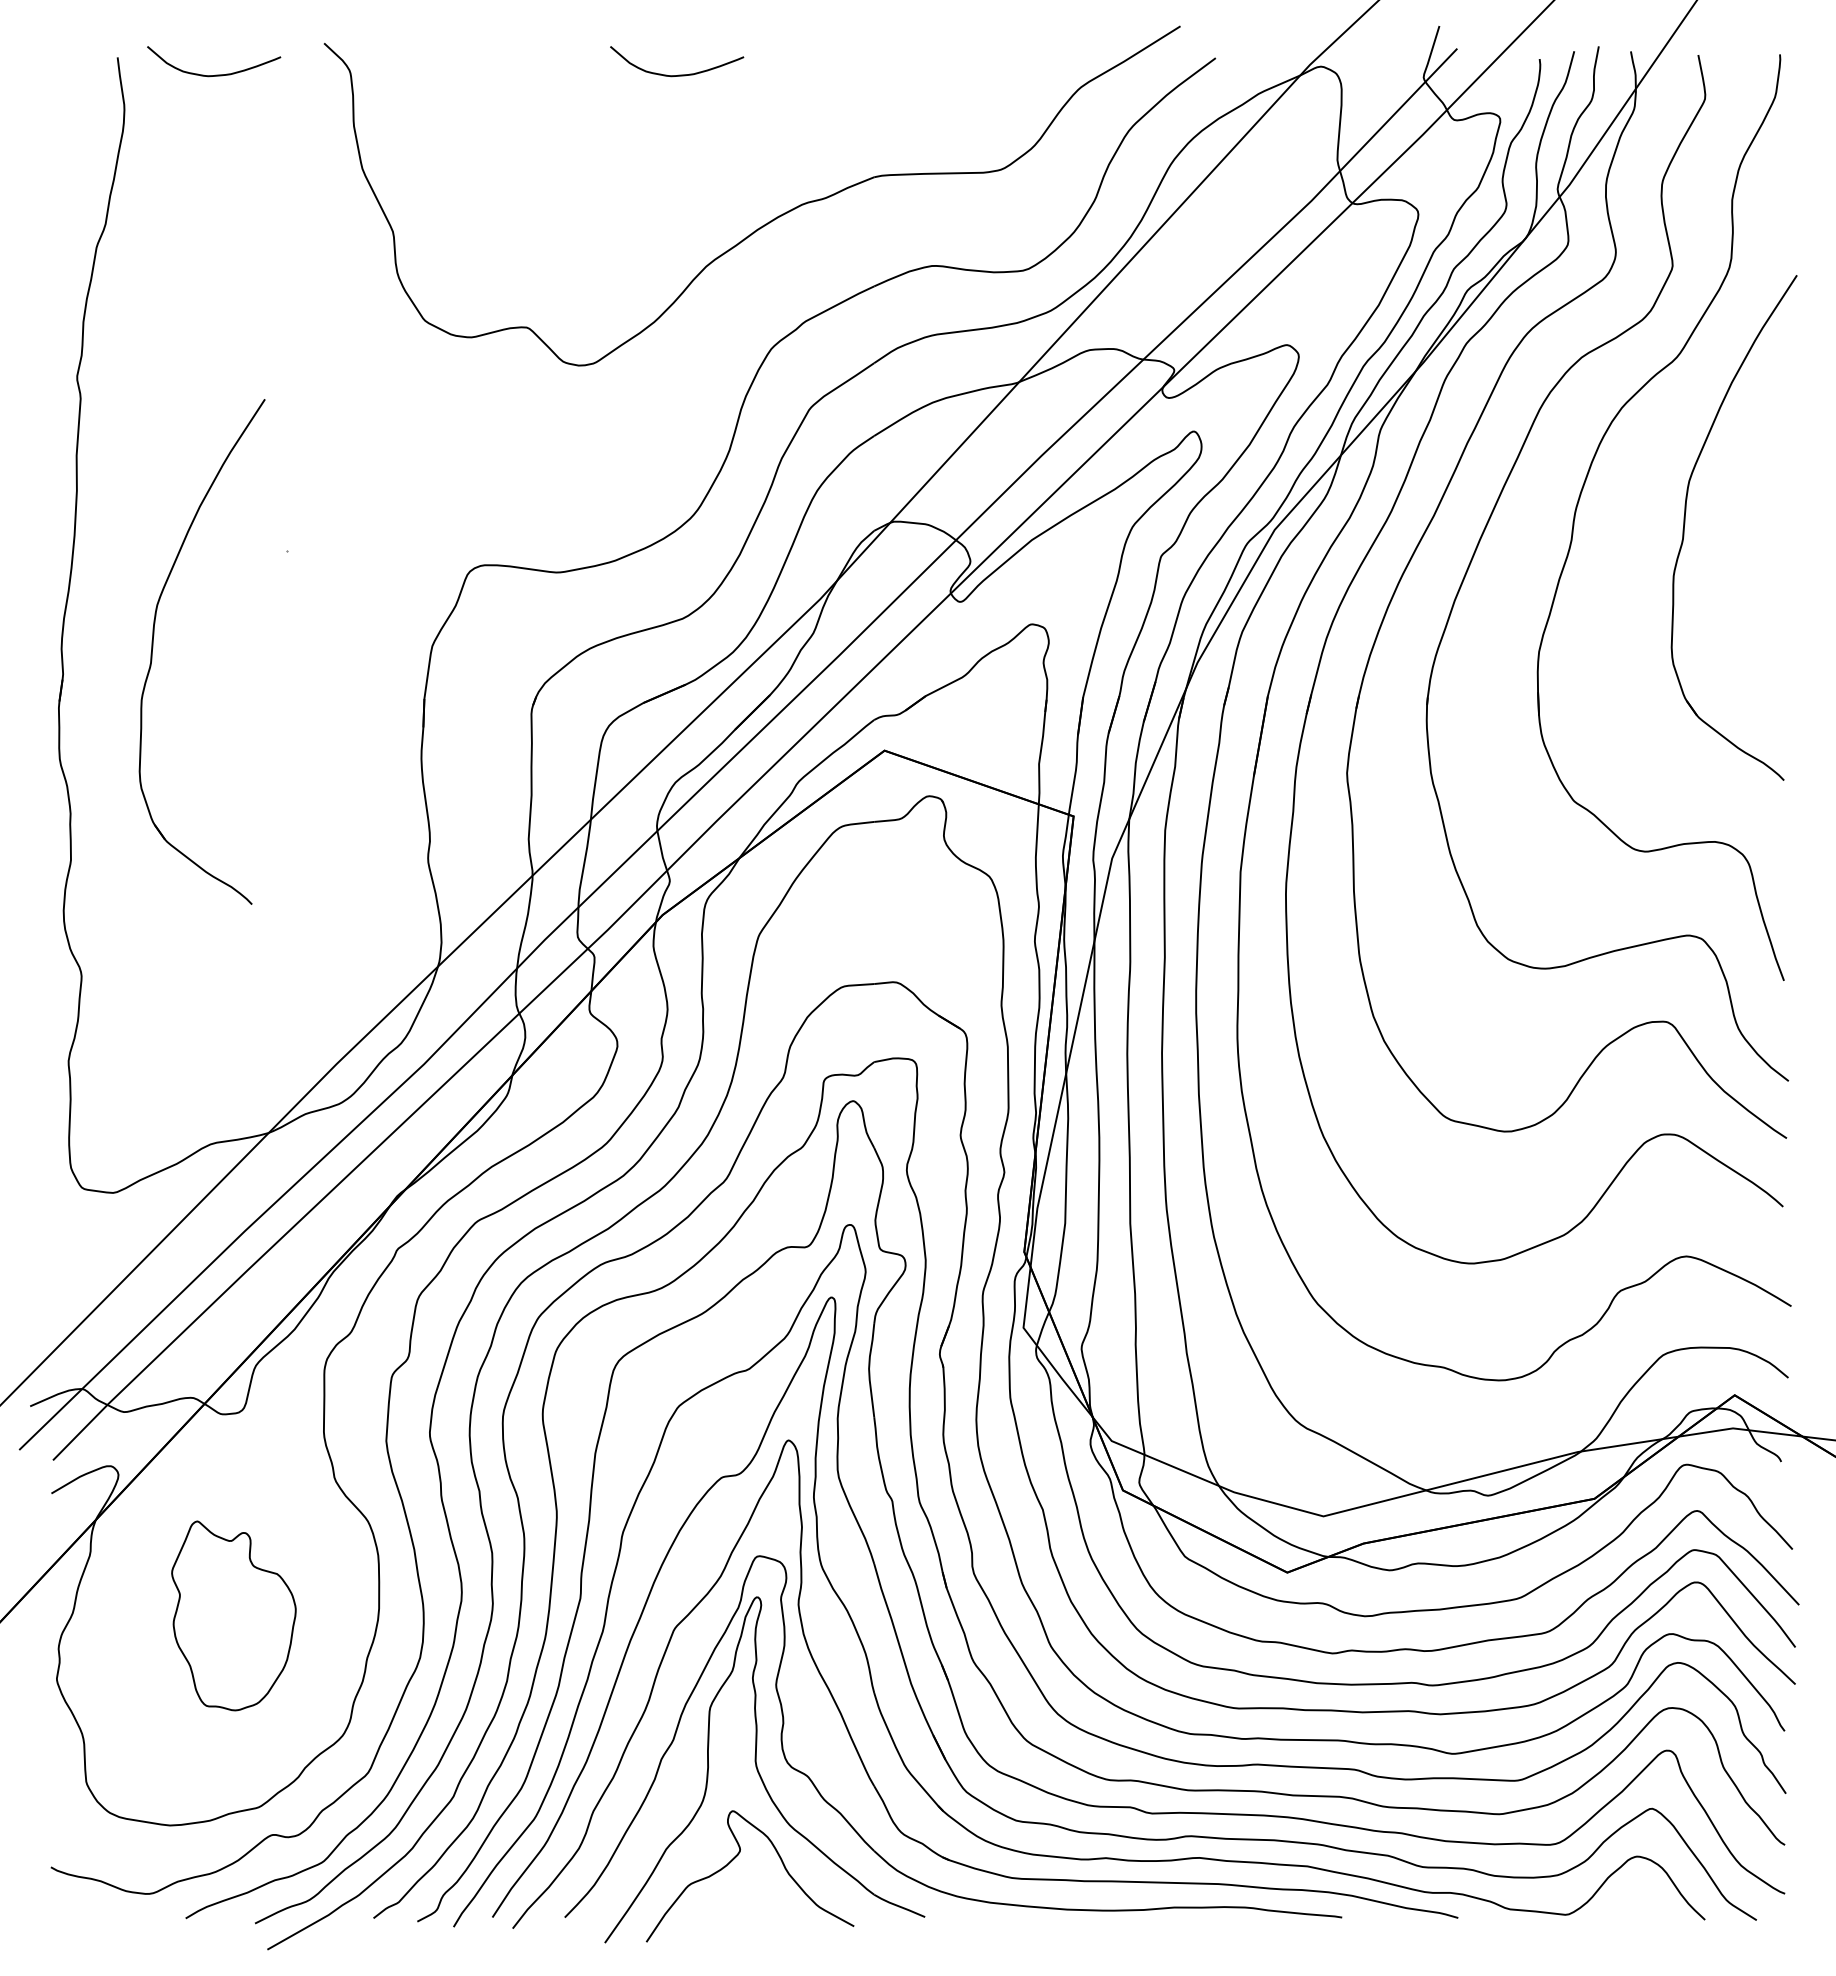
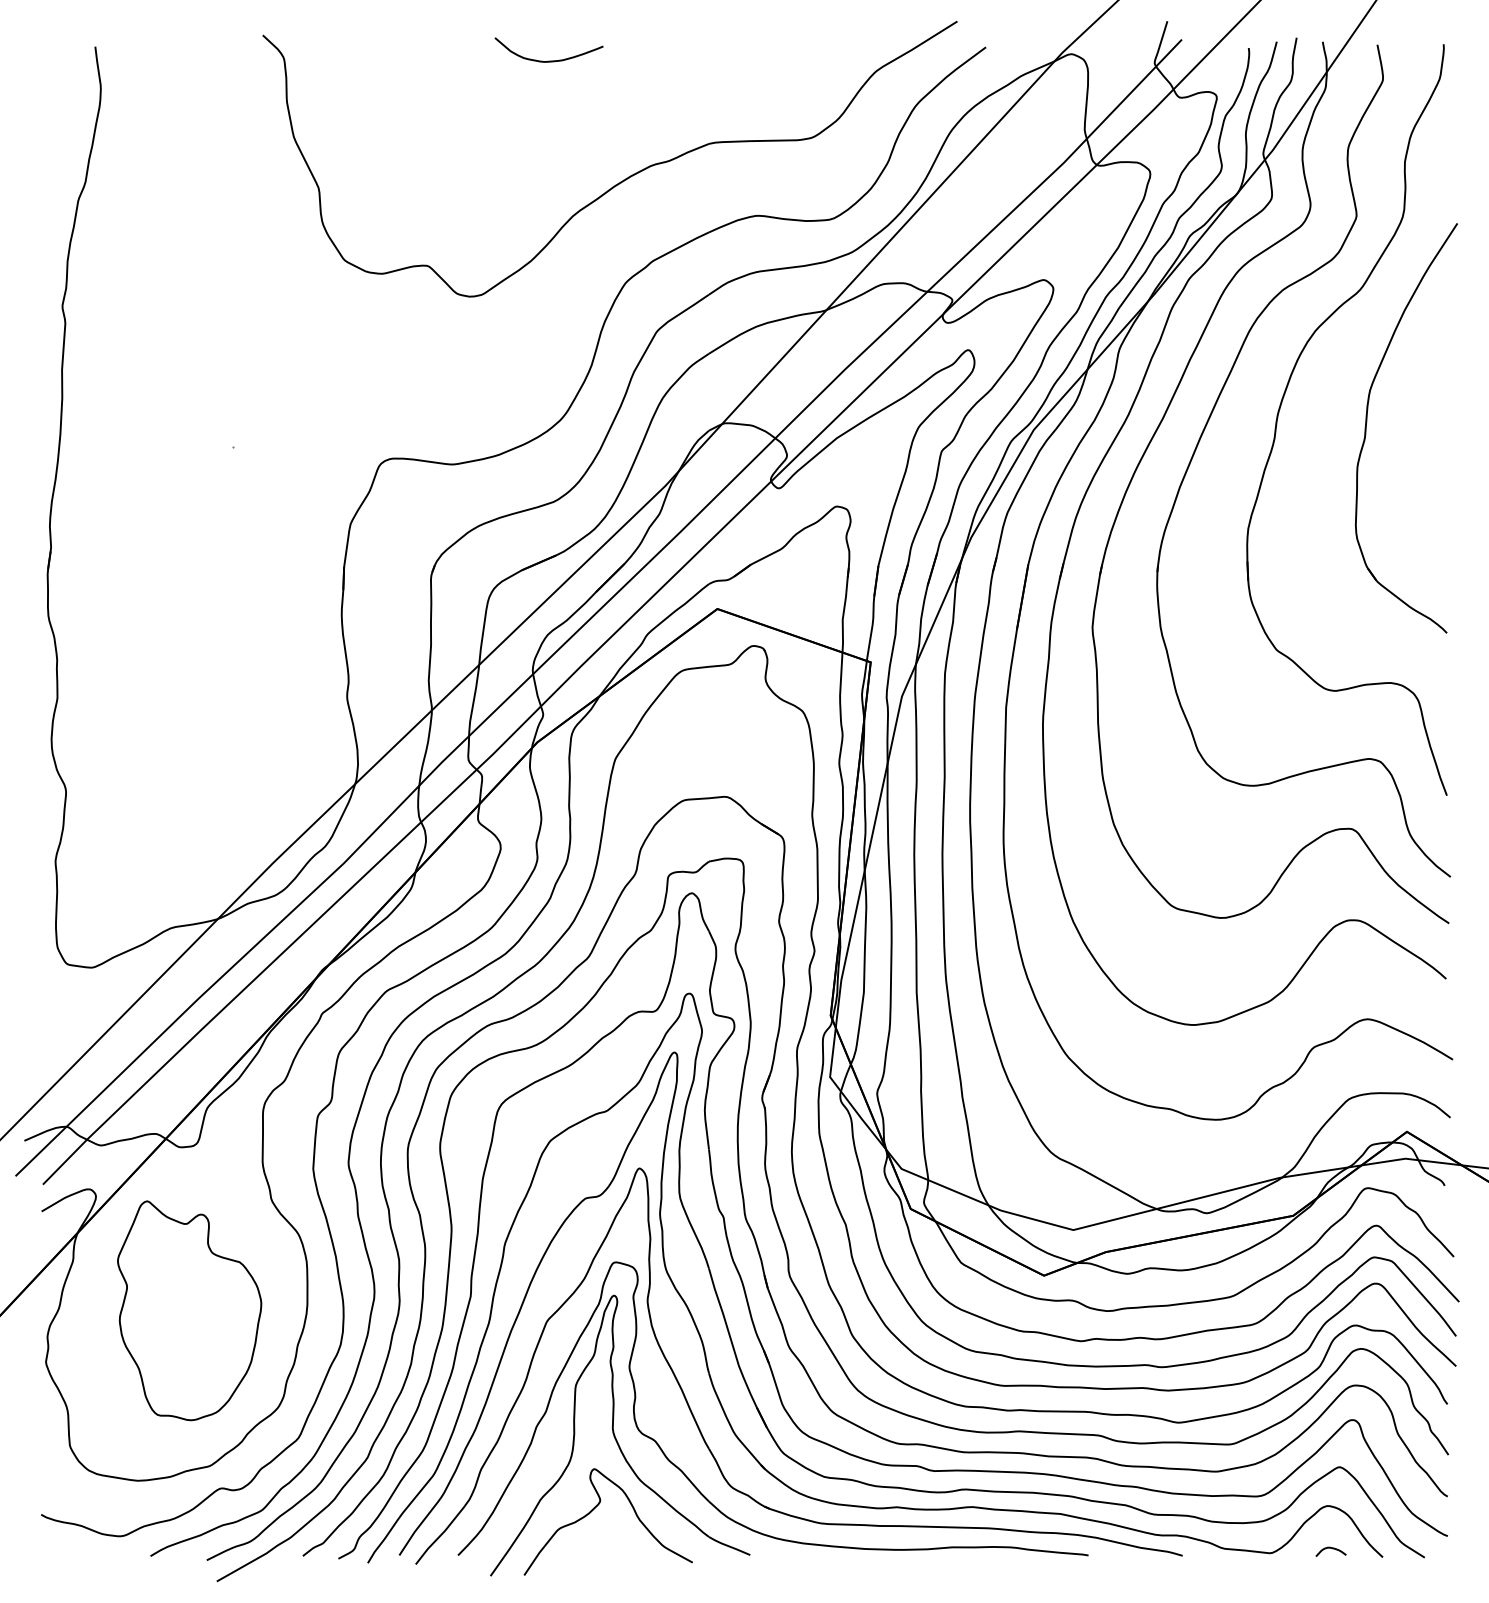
curve: (215, 74) -> (174, 60), removed
part: (153, 648) -> (124, 526), removed
part: (233, 1615) -> (189, 1310), size x1.43
curve: (1641, 1909) -> (1331, 1548), added

